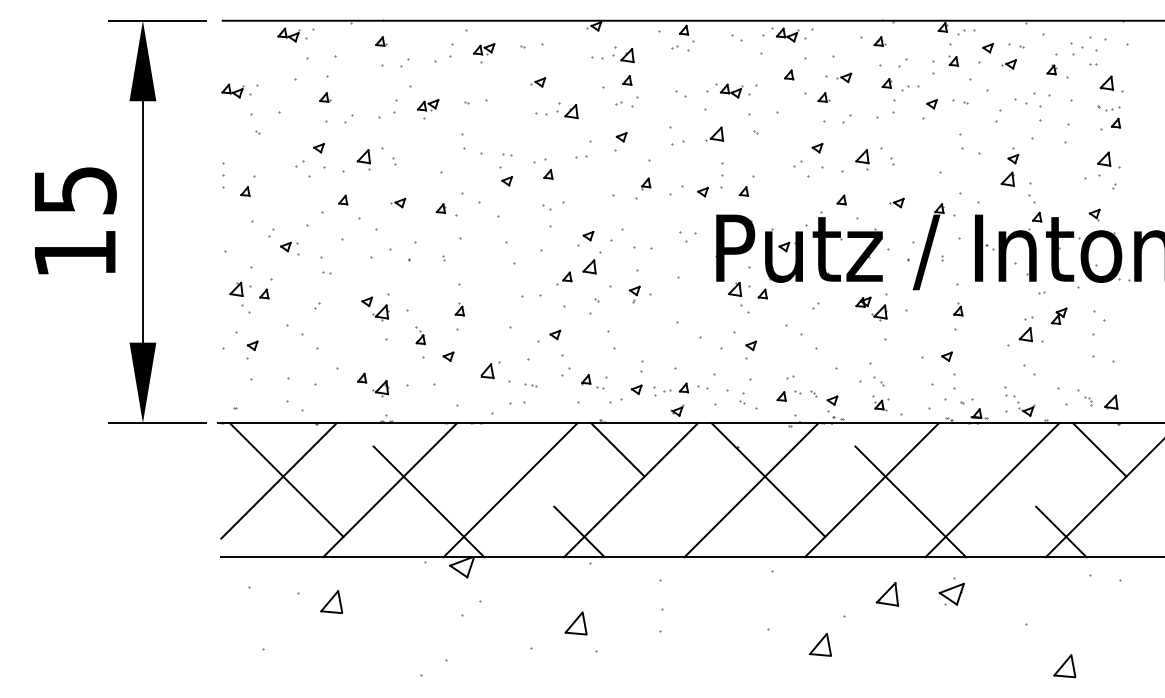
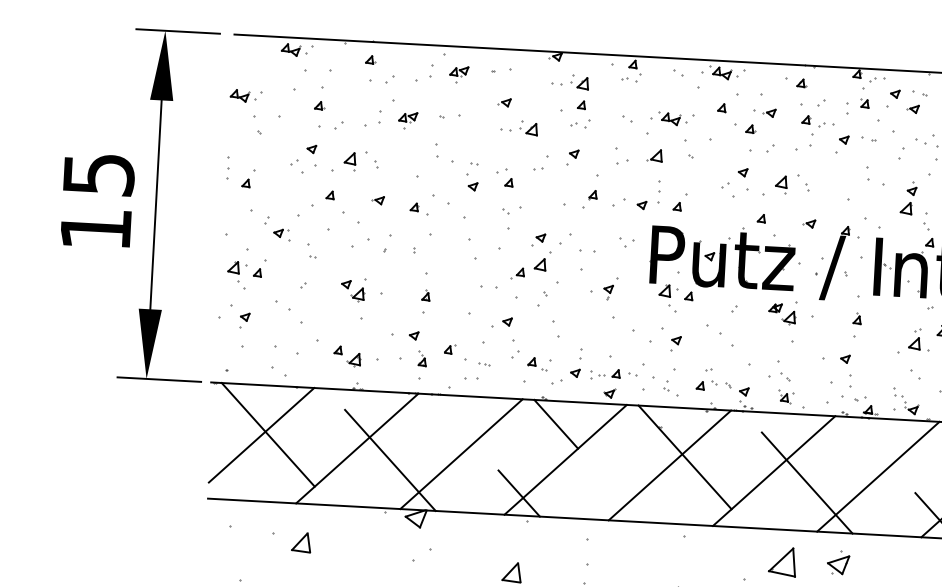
part: (634, 294) -> (608, 292), moved
part: (420, 335) -> (422, 358), moved
part: (490, 370) -> (449, 349), size x0.62
part: (887, 594) -> (782, 562), size x1.43

